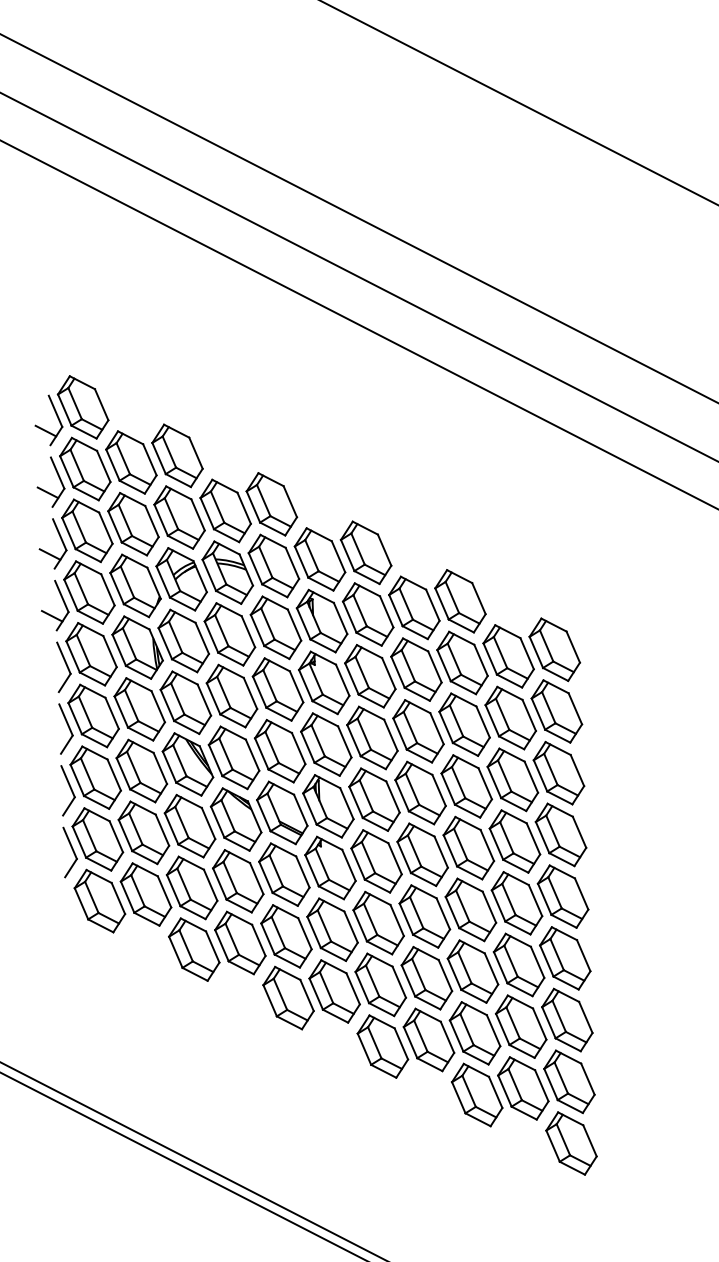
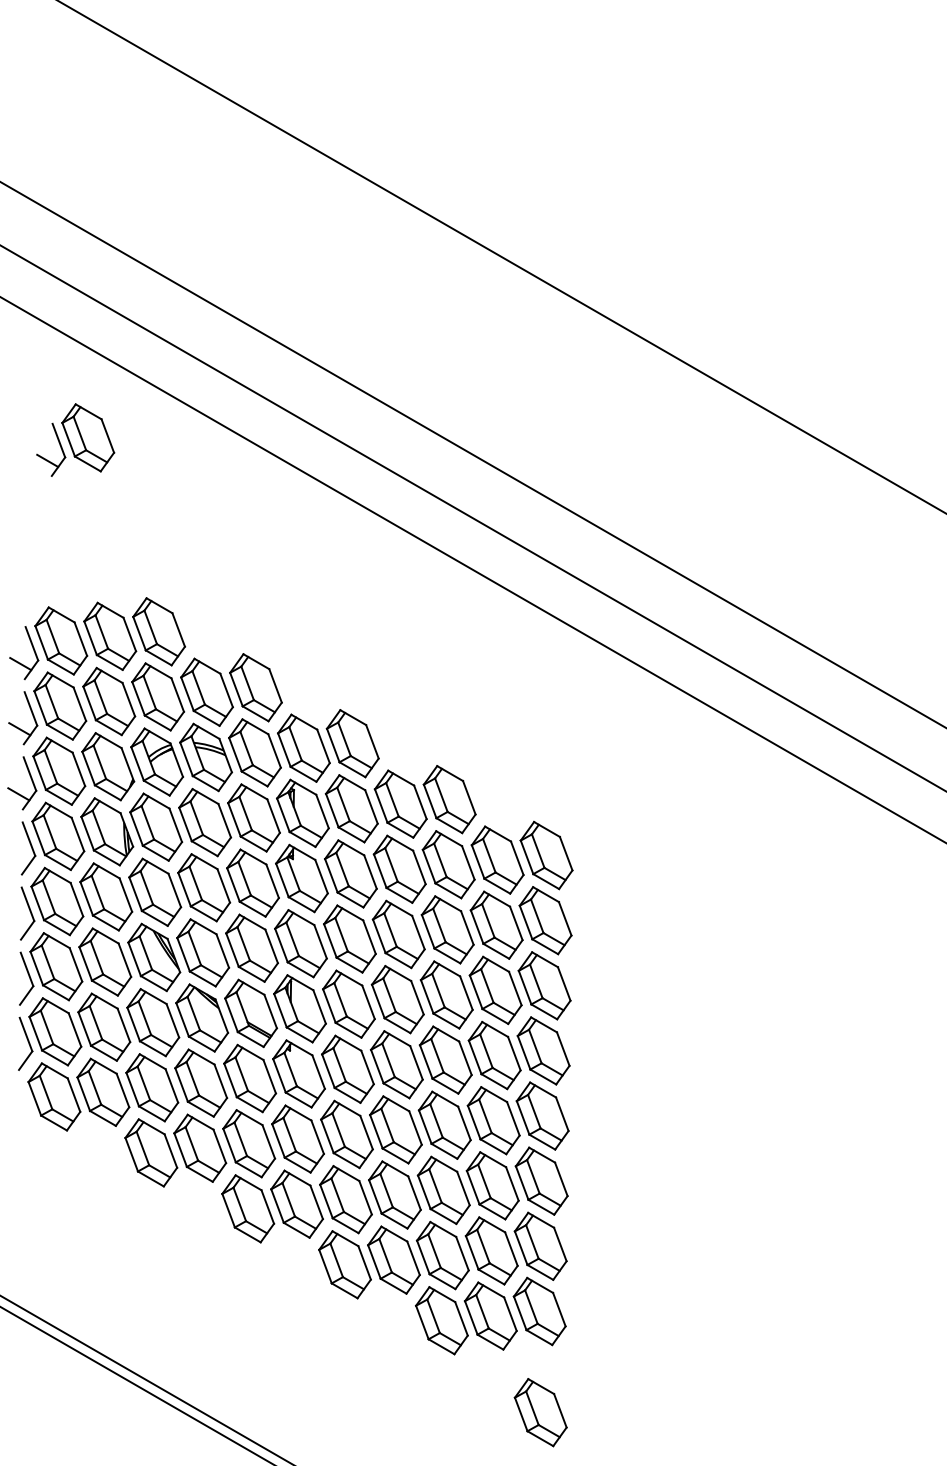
part: (71, 409) -> (75, 439), moved
part: (571, 1143) -> (540, 1412), moved

